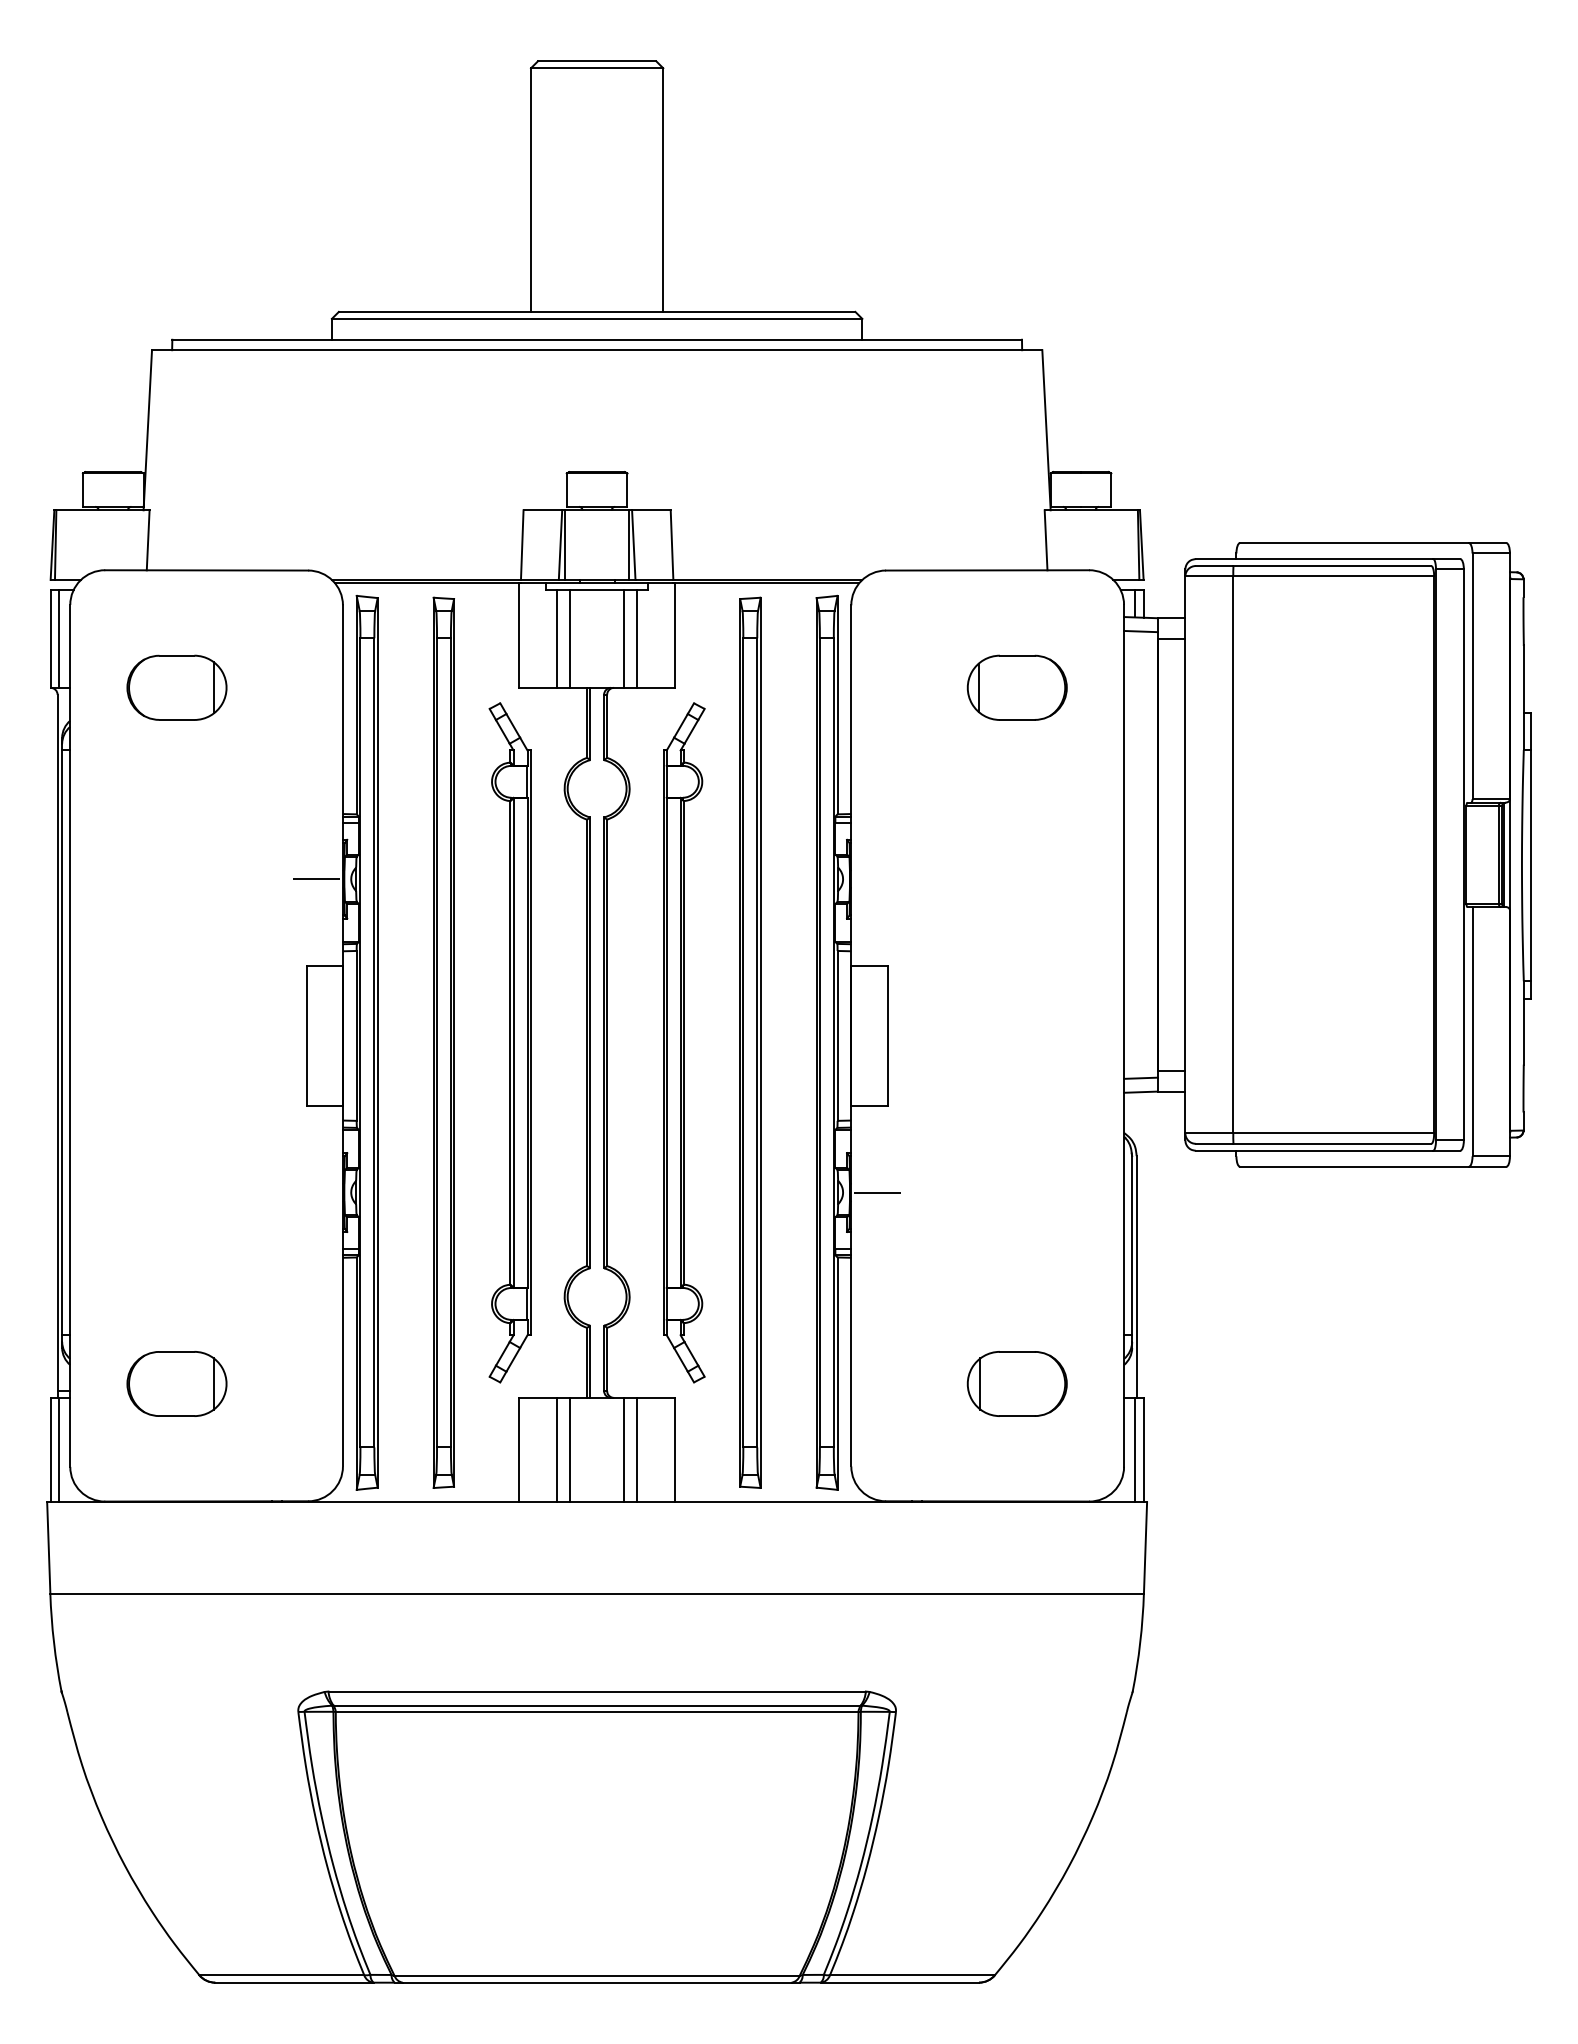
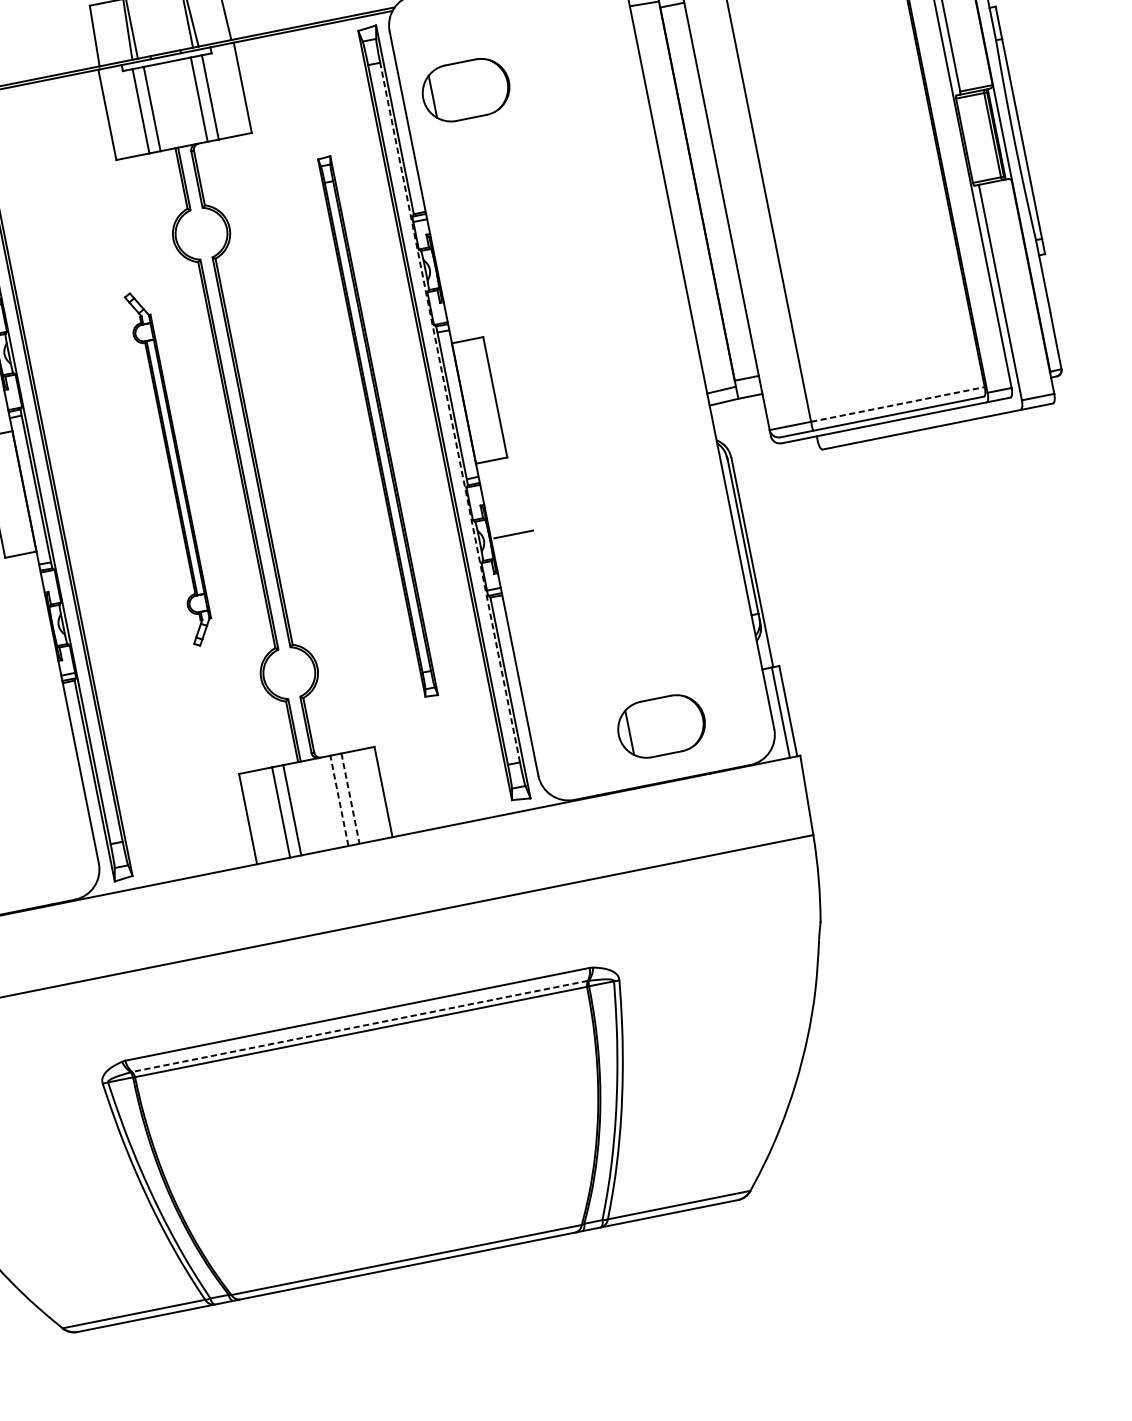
part: (1016, 687) -> (465, 90), moved
part: (443, 1042) -> (112, 479), removed
part: (509, 1042) -> (169, 468), size x0.6
part: (684, 1042) -> (320, 438), removed
part: (750, 1042) -> (377, 426), size x0.7
line: (833, 1042) -> (449, 412), solid -> dashed
line: (1334, 1133) -> (898, 404), solid -> dashed
part: (1016, 1383) -> (660, 726), moved
line: (624, 1449) -> (339, 800), solid -> dashed
line: (637, 1450) -> (350, 798), solid -> dashed
line: (597, 1705) -> (360, 1026), solid -> dashed

